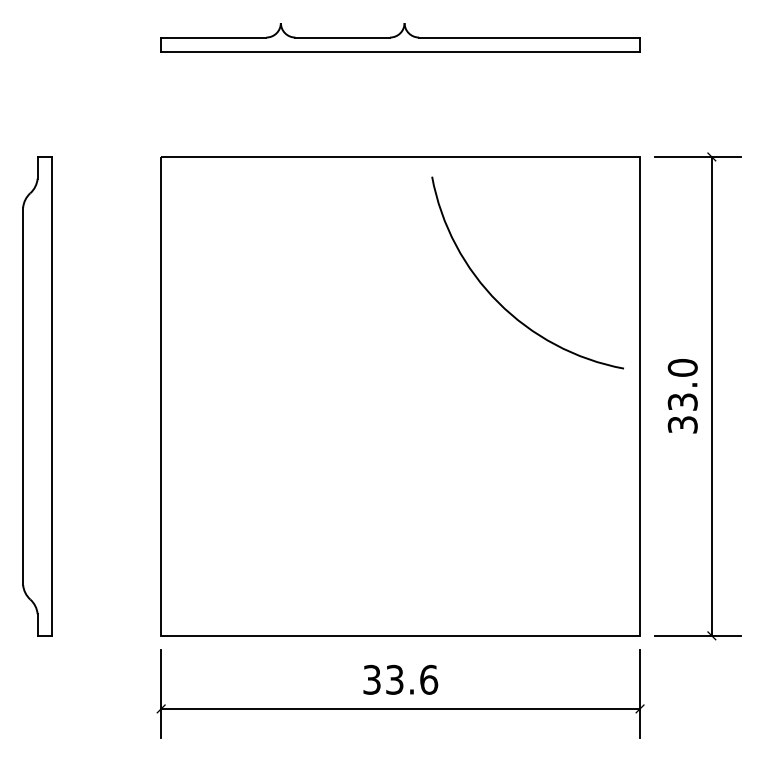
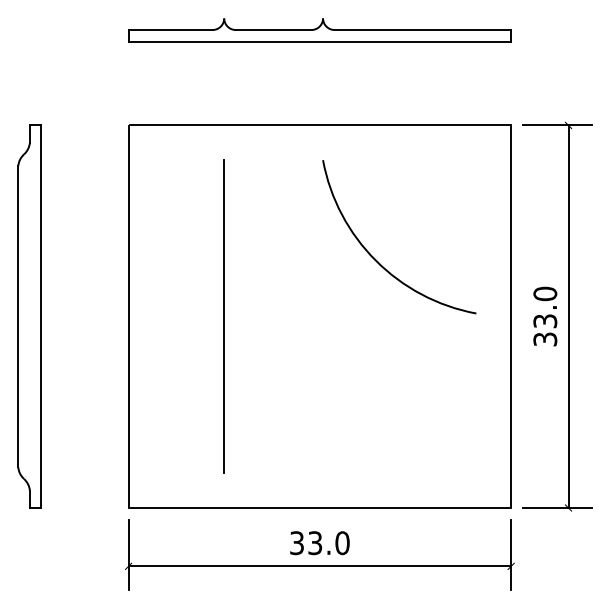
arc: (499, 301) -> (376, 259), moved
line: (281, 396) -> (224, 316), added
text: (428, 679) -> (342, 542), 33.6 -> 33.0

